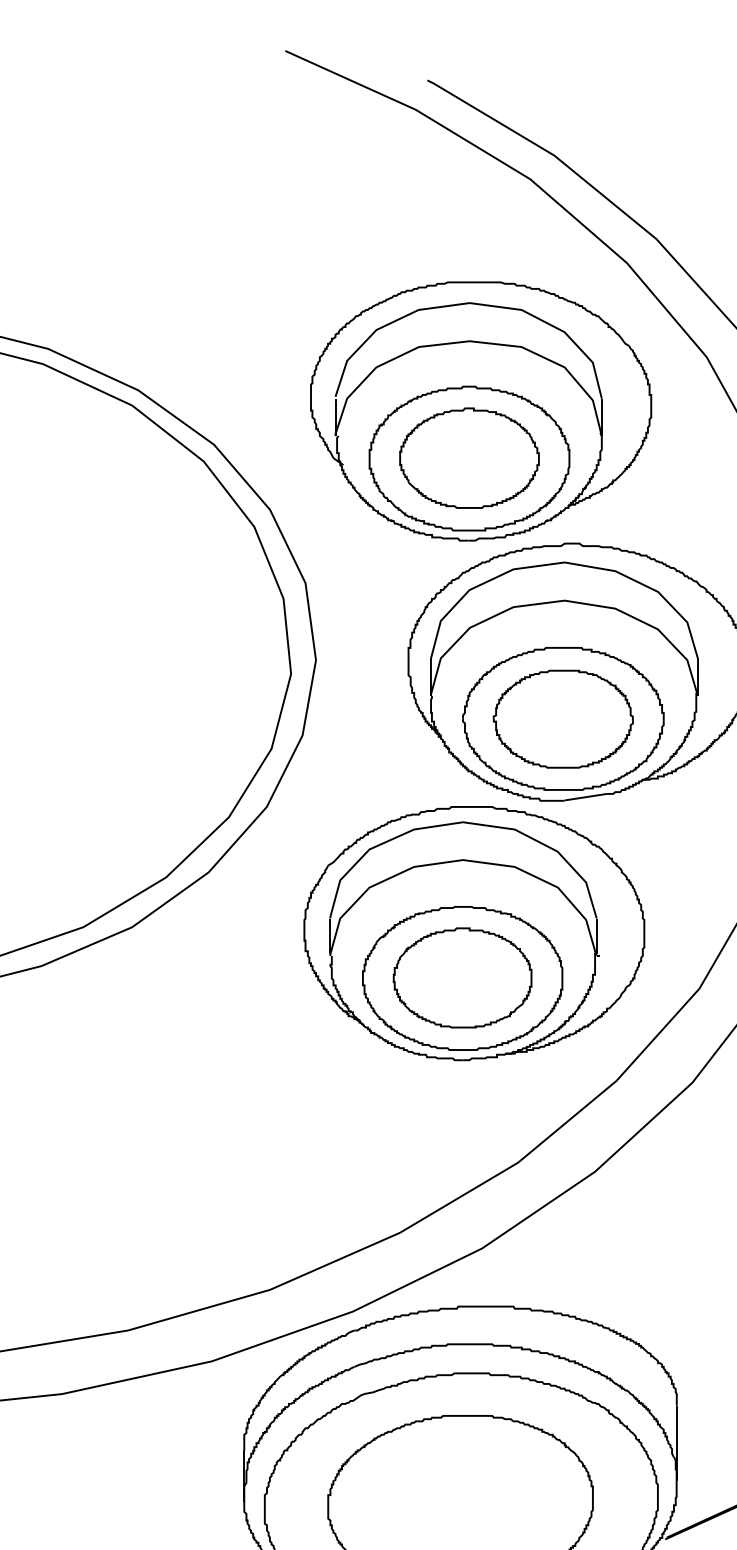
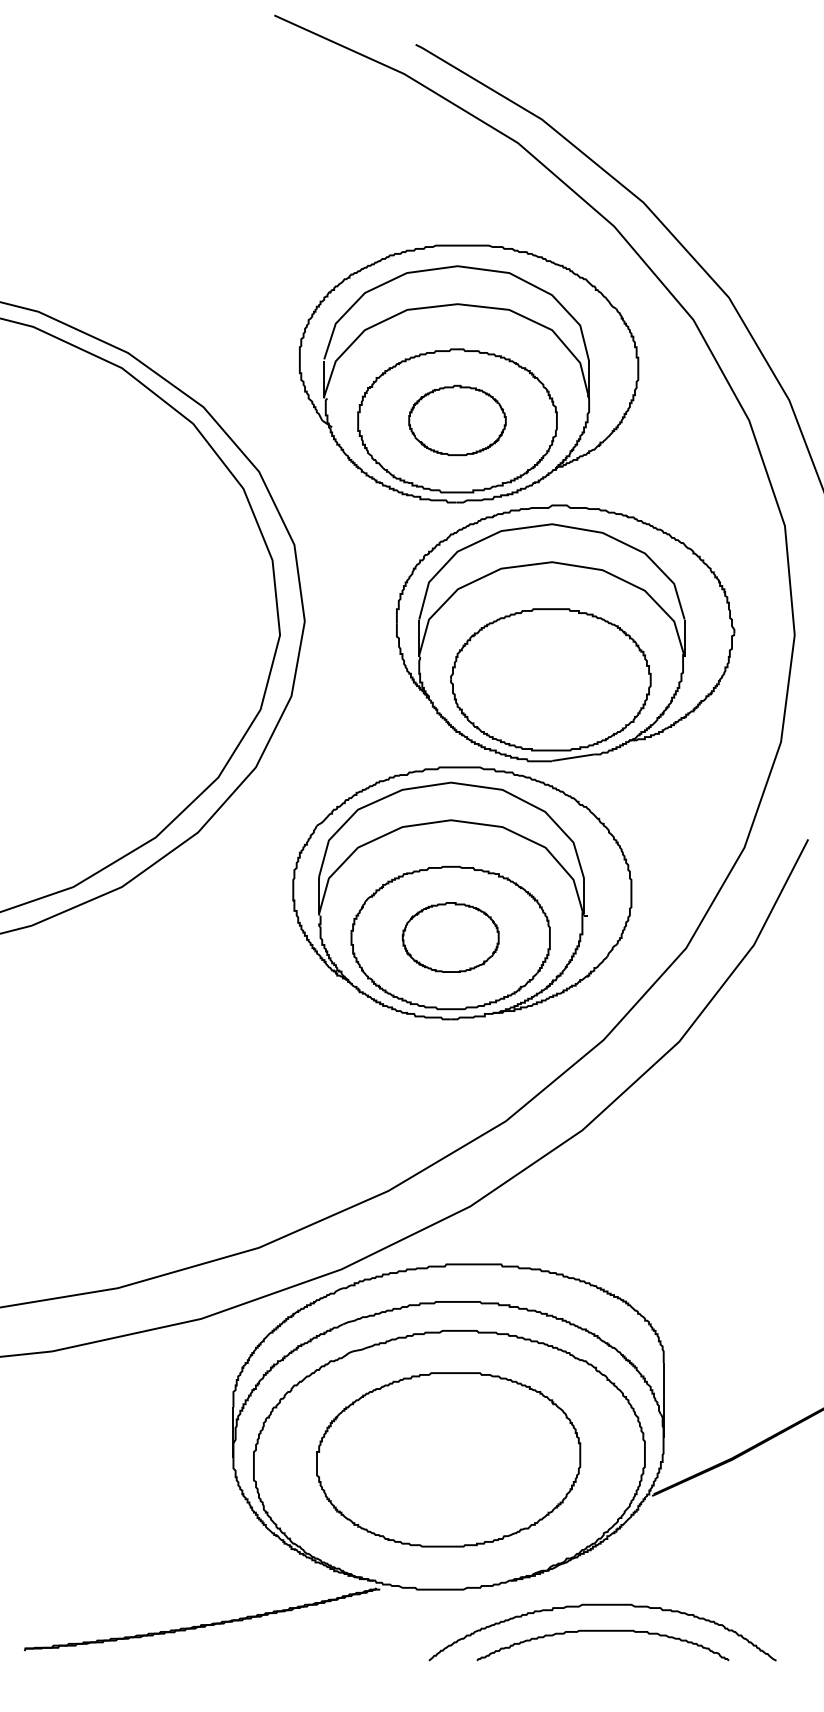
part: (469, 458) -> (457, 420), size x0.7
part: (562, 719) -> (550, 680), removed
part: (462, 977) -> (450, 937), size x0.7

